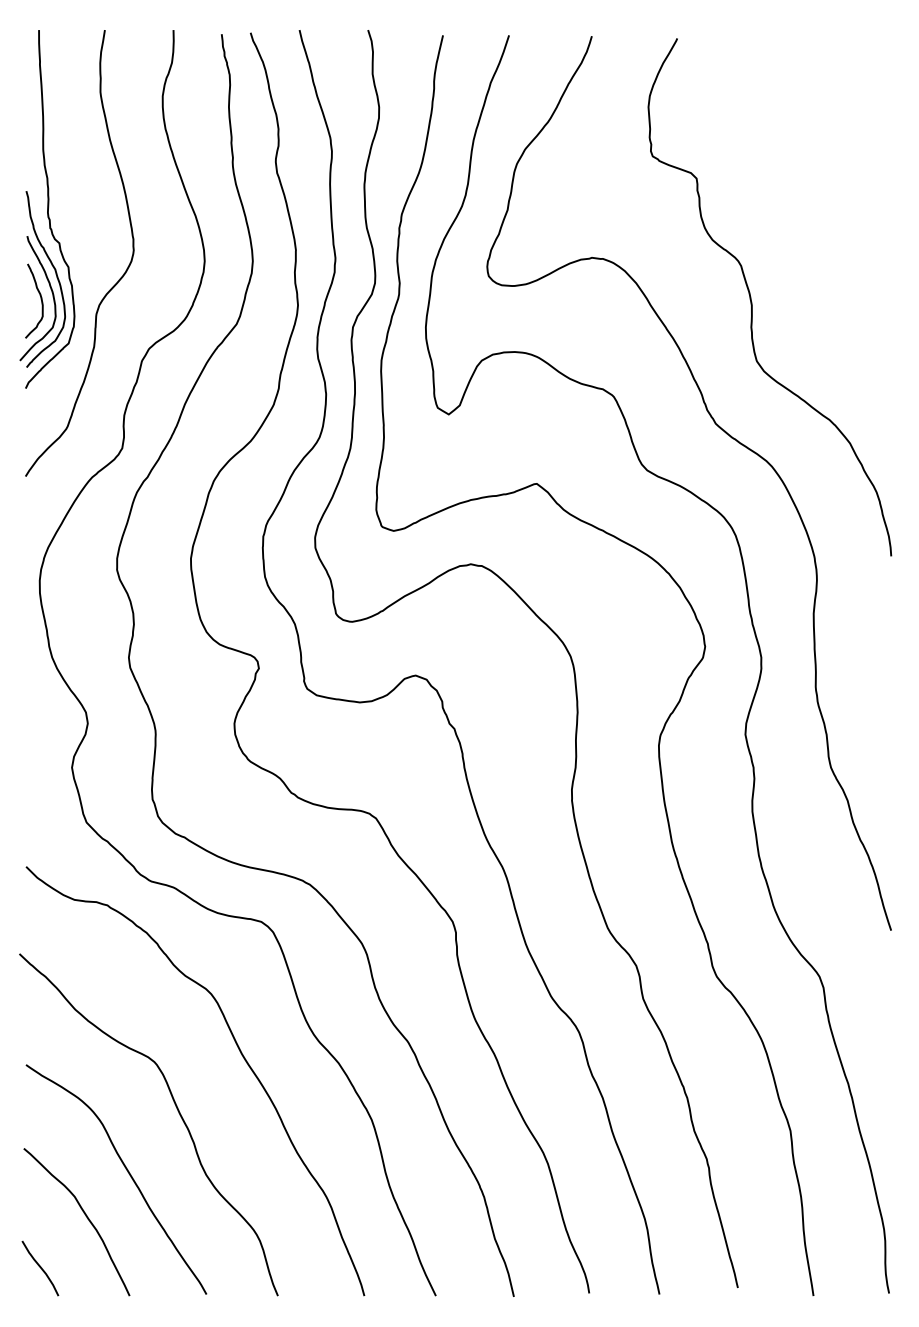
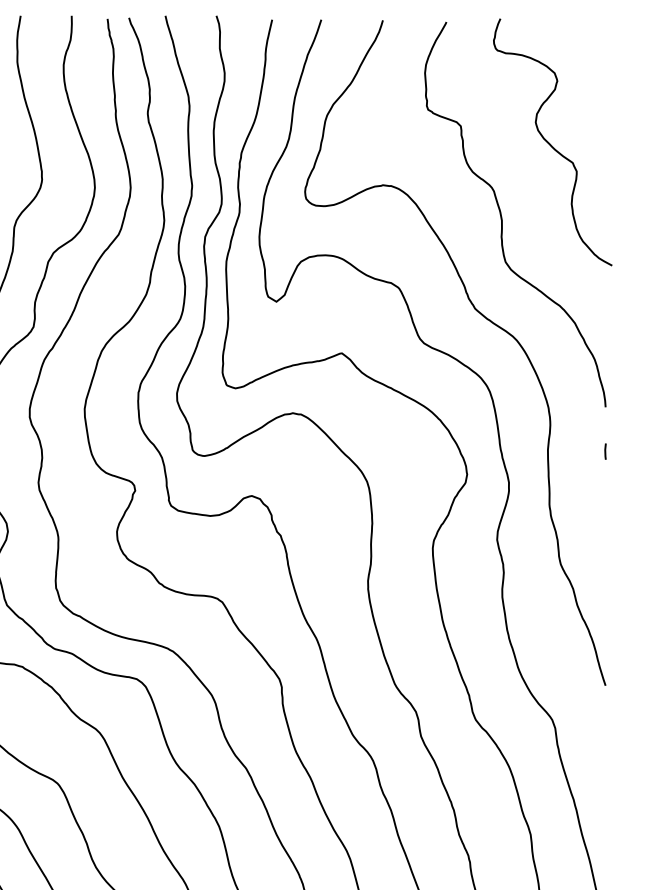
curve: (817, 202) -> (550, 144), added
line: (890, 615) -> (605, 451), added

